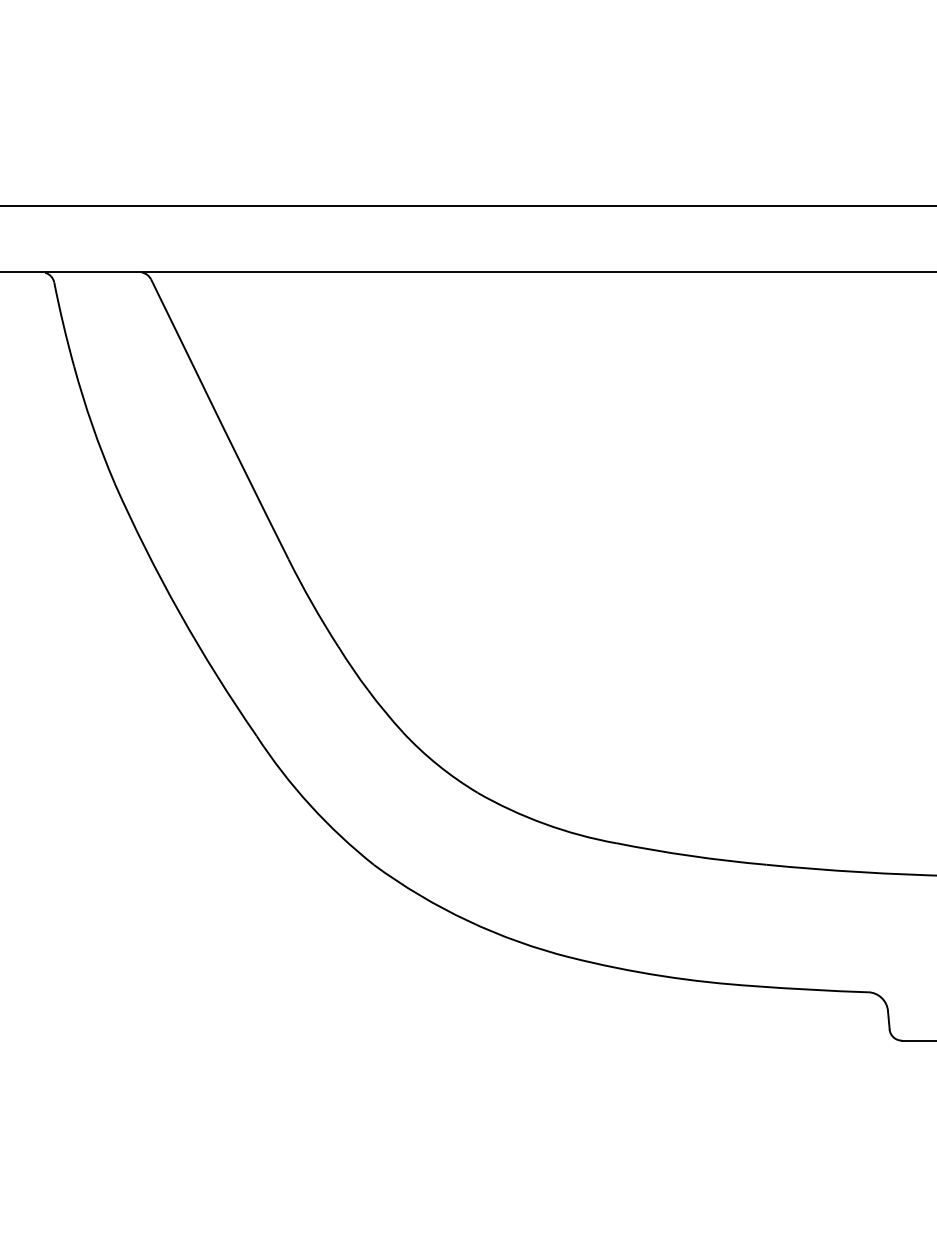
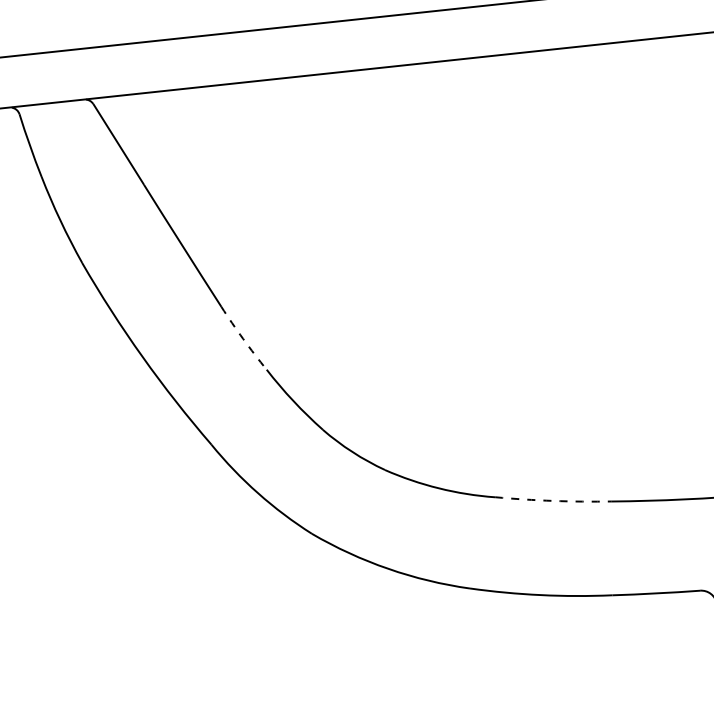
arc: (312, 603) -> (243, 338), solid -> dashed
arc: (690, 855) -> (553, 500), solid -> dashed

